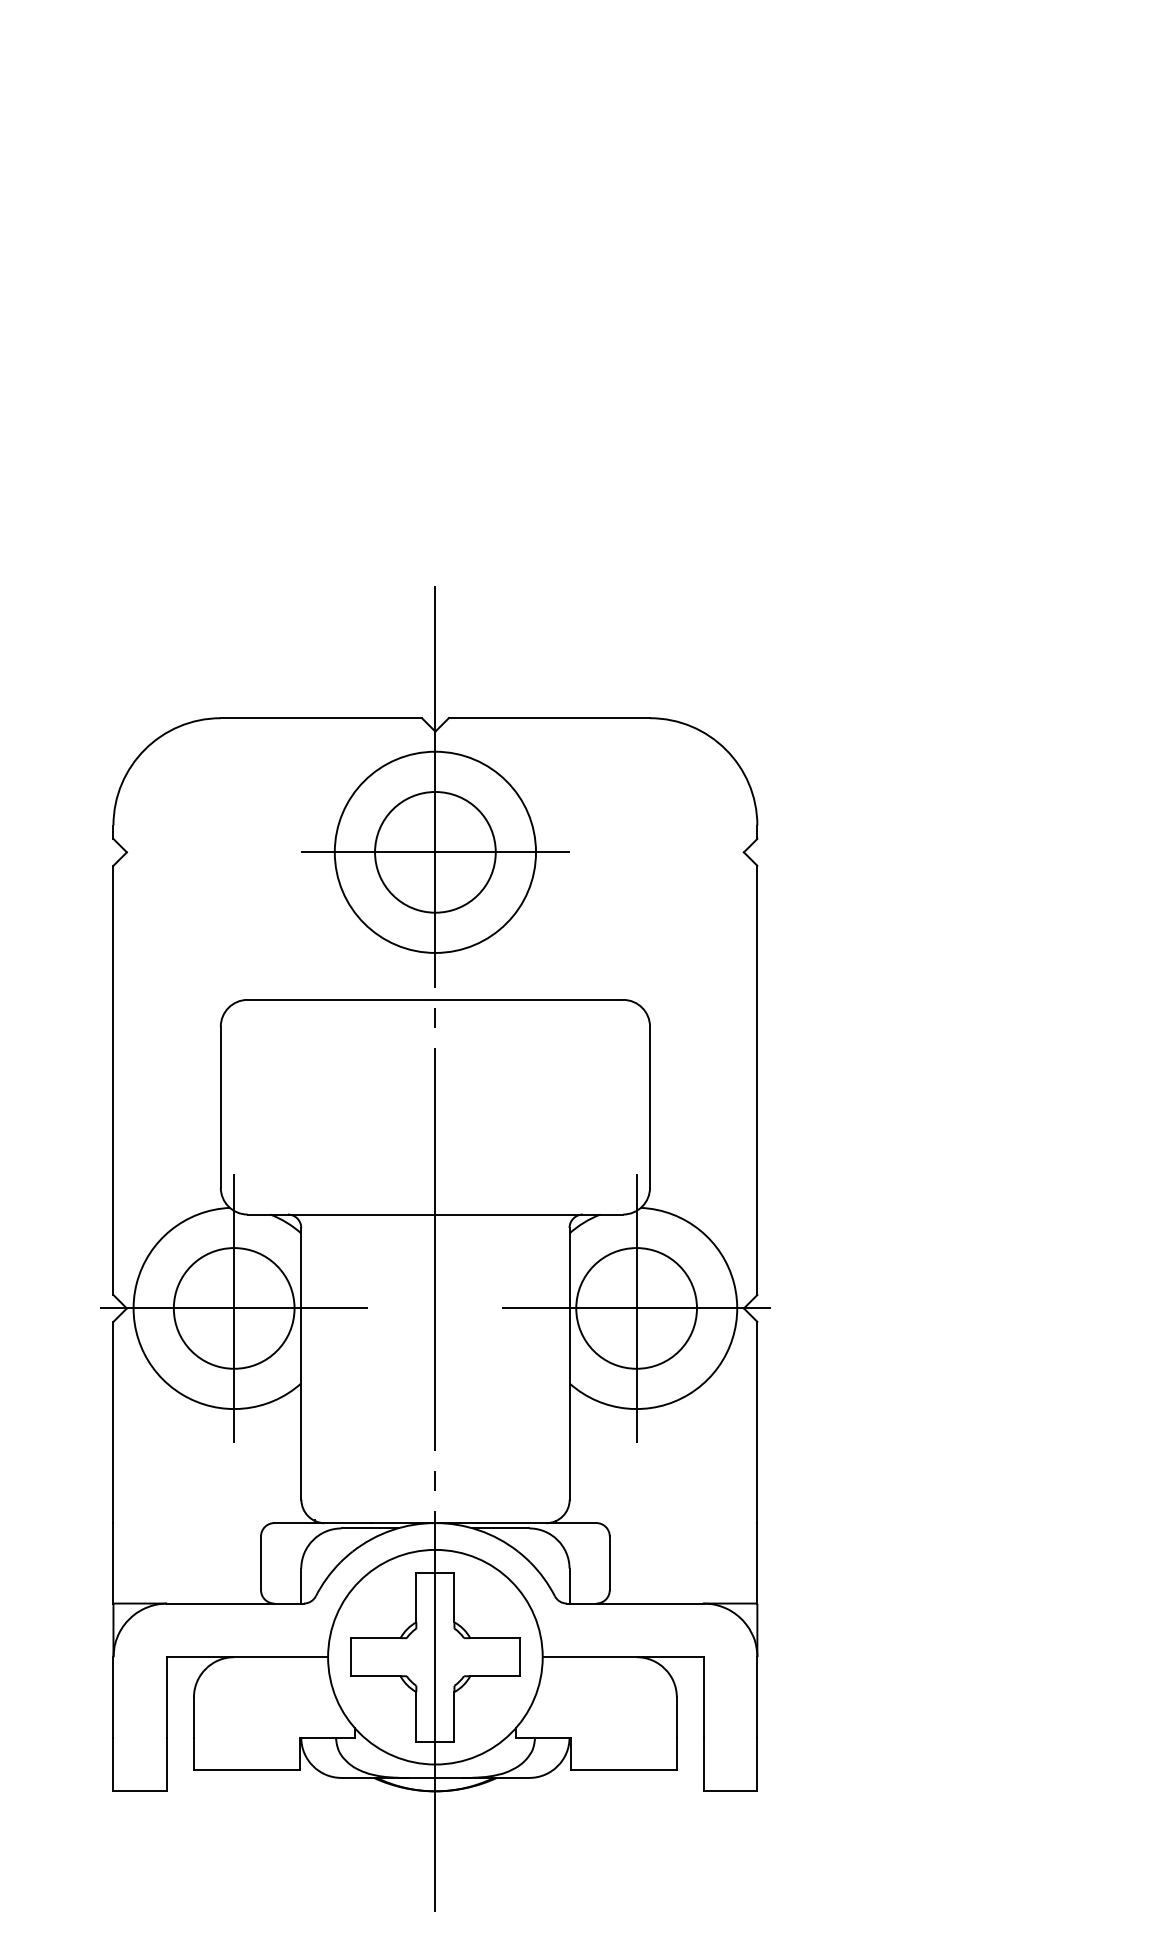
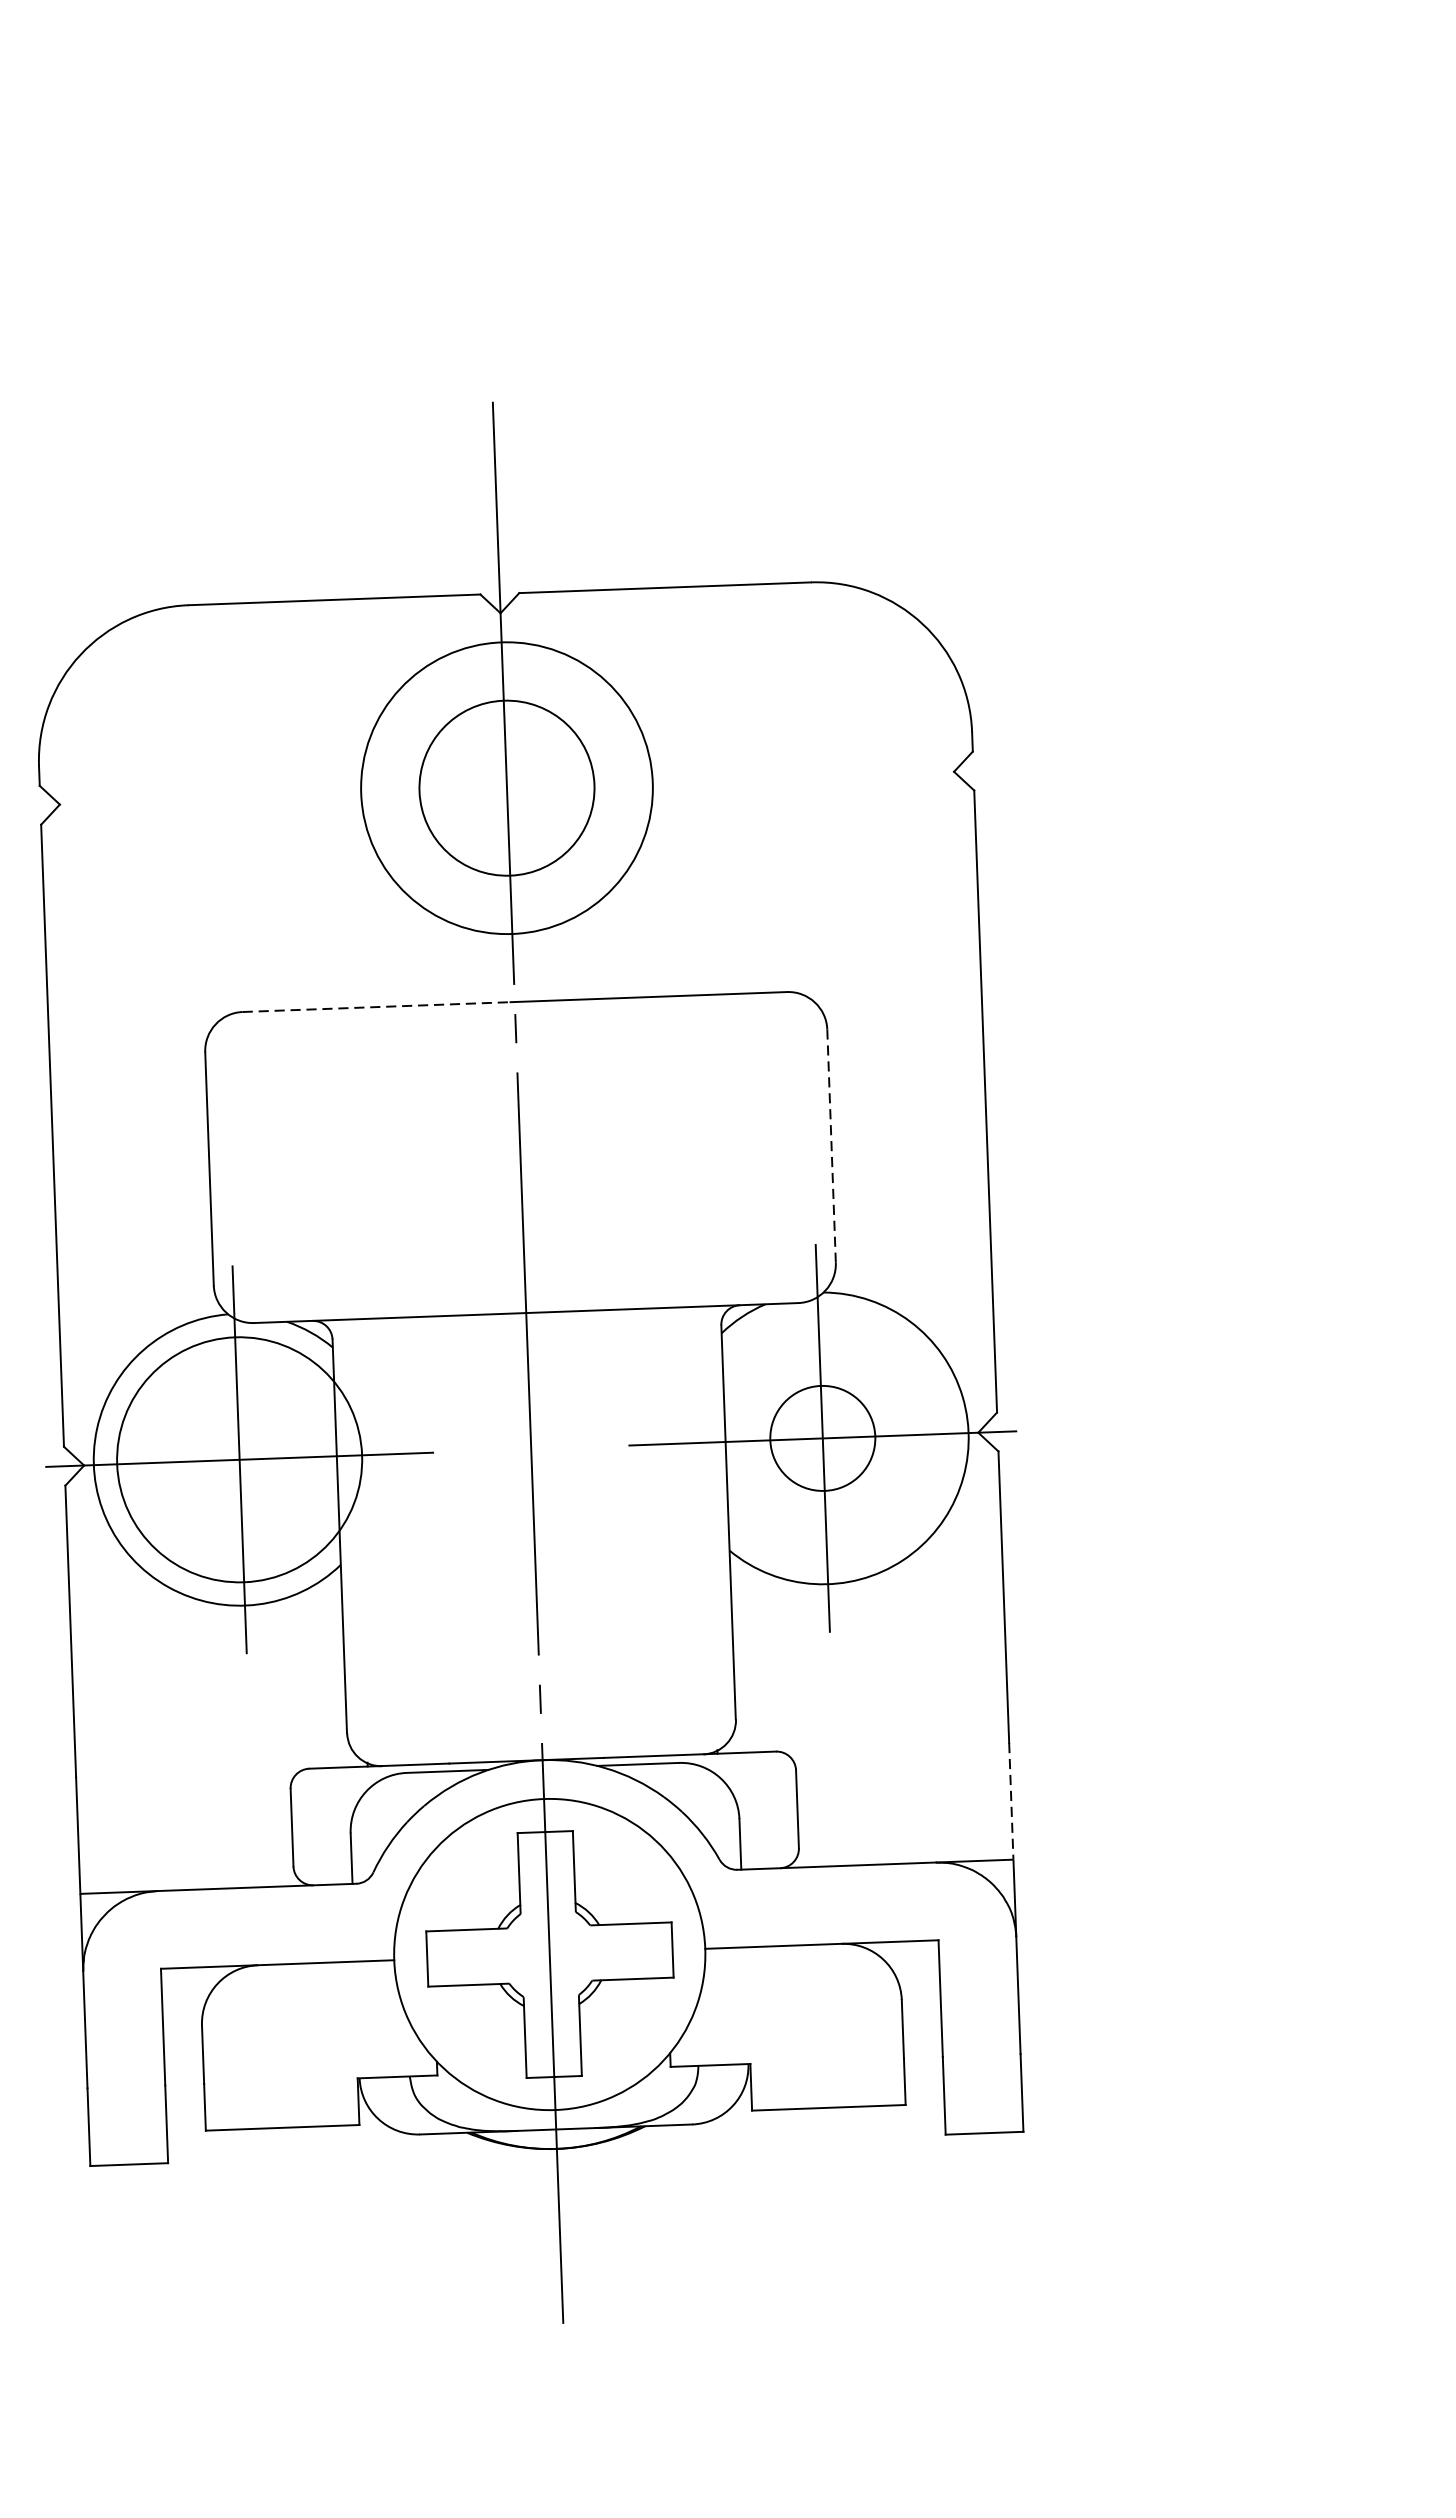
line: (435, 852) -> (507, 788), removed
line: (340, 999) -> (377, 1006), solid -> dashed
line: (650, 1106) -> (832, 1145), solid -> dashed
circle: (233, 1308) -> (238, 1459), size x1.4
circle: (636, 1308) -> (822, 1438), size x0.6
line: (757, 1563) -> (1011, 1801), solid -> dashed

